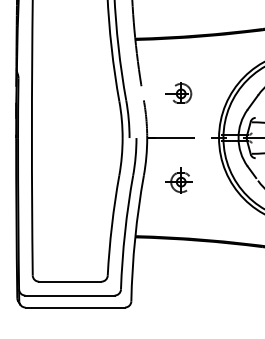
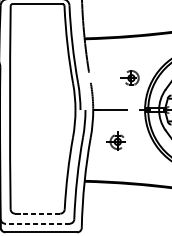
part: (178, 92) -> (129, 77), moved
line: (69, 281) -> (37, 213), solid -> dashed
line: (70, 295) -> (37, 223), solid -> dashed

